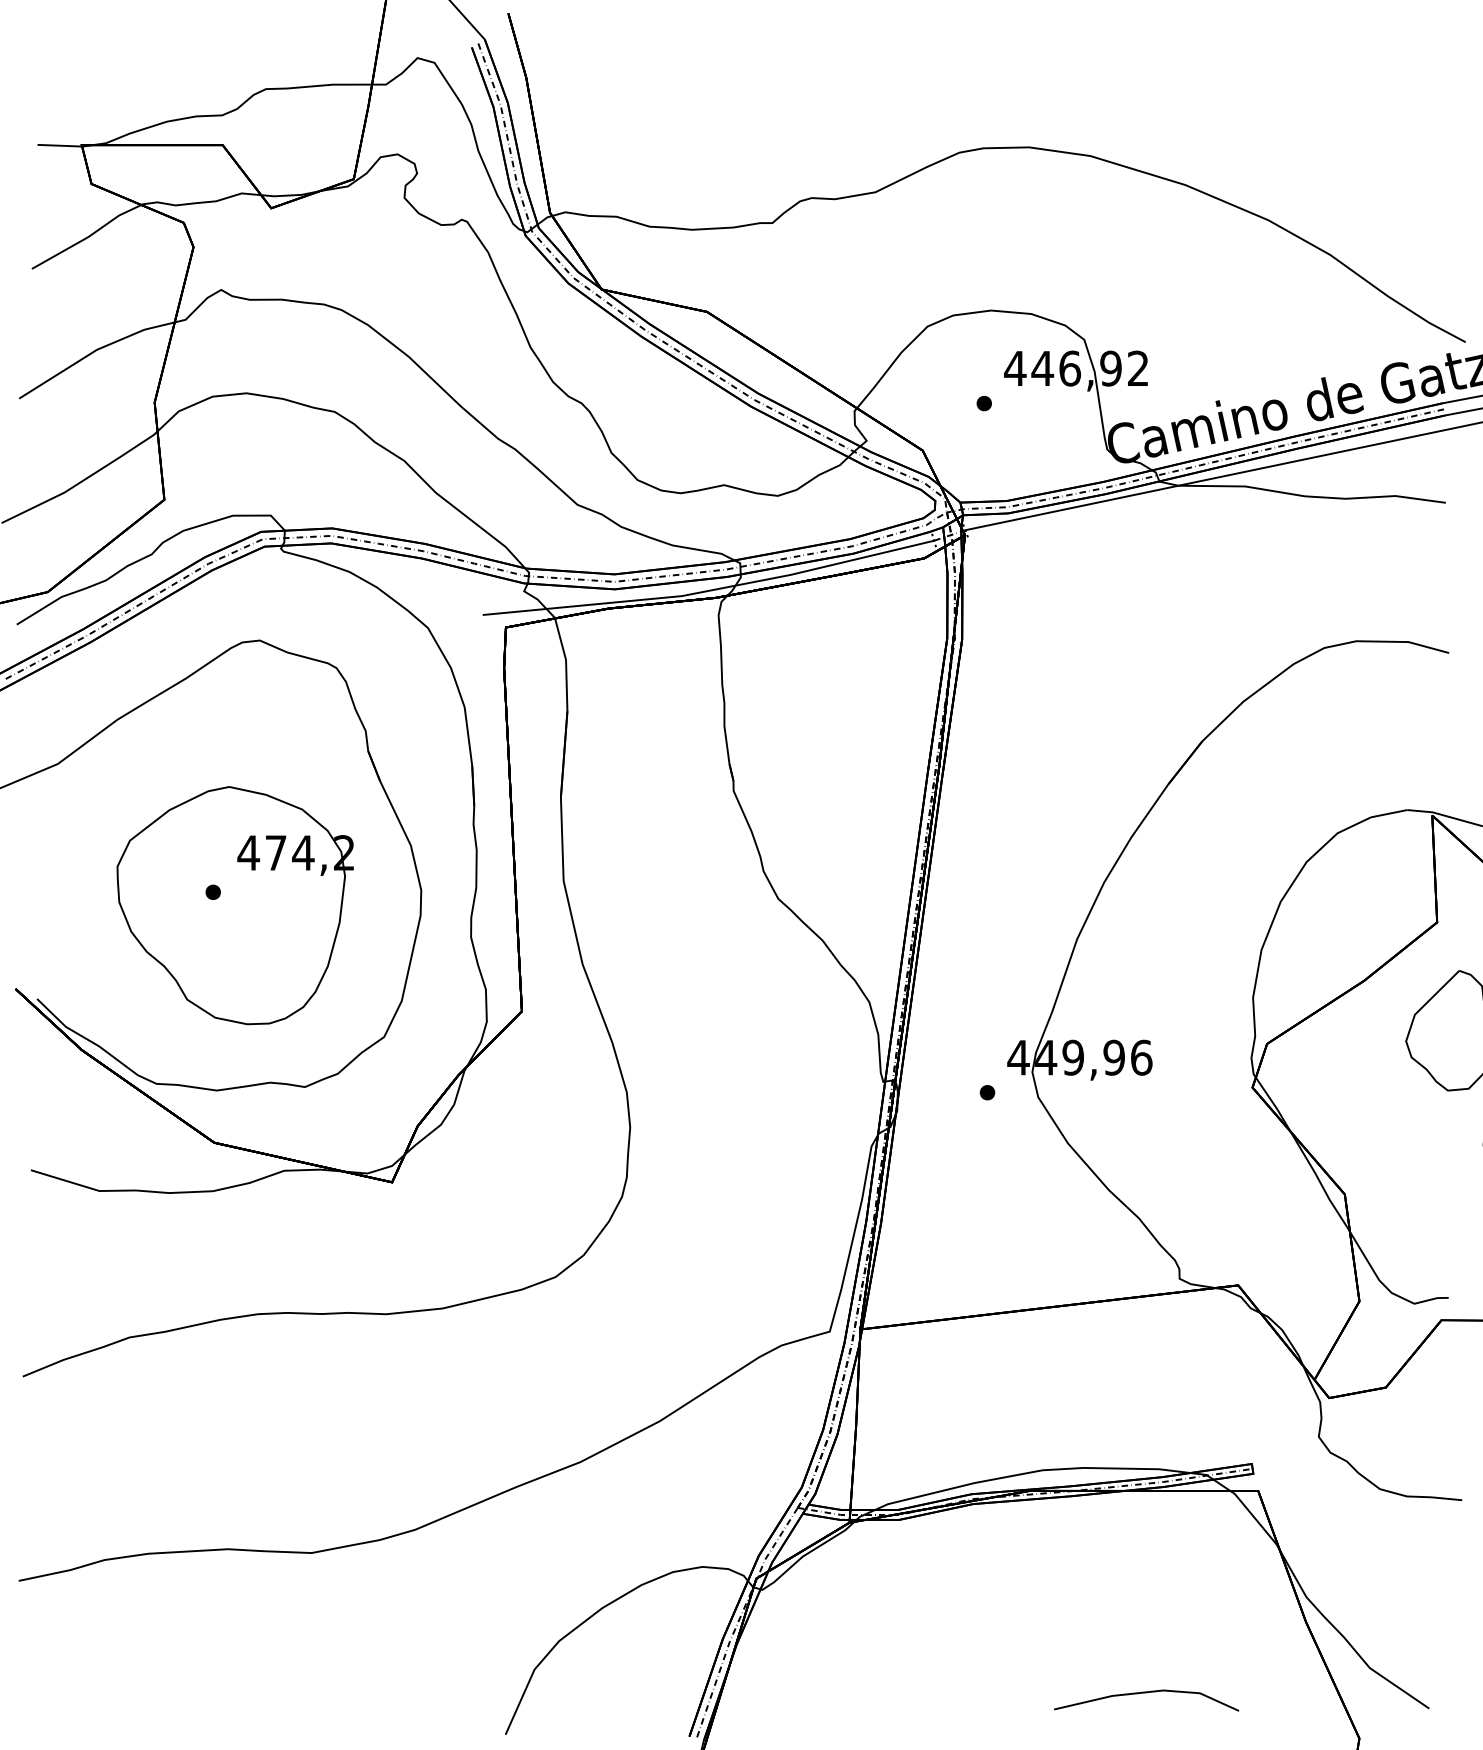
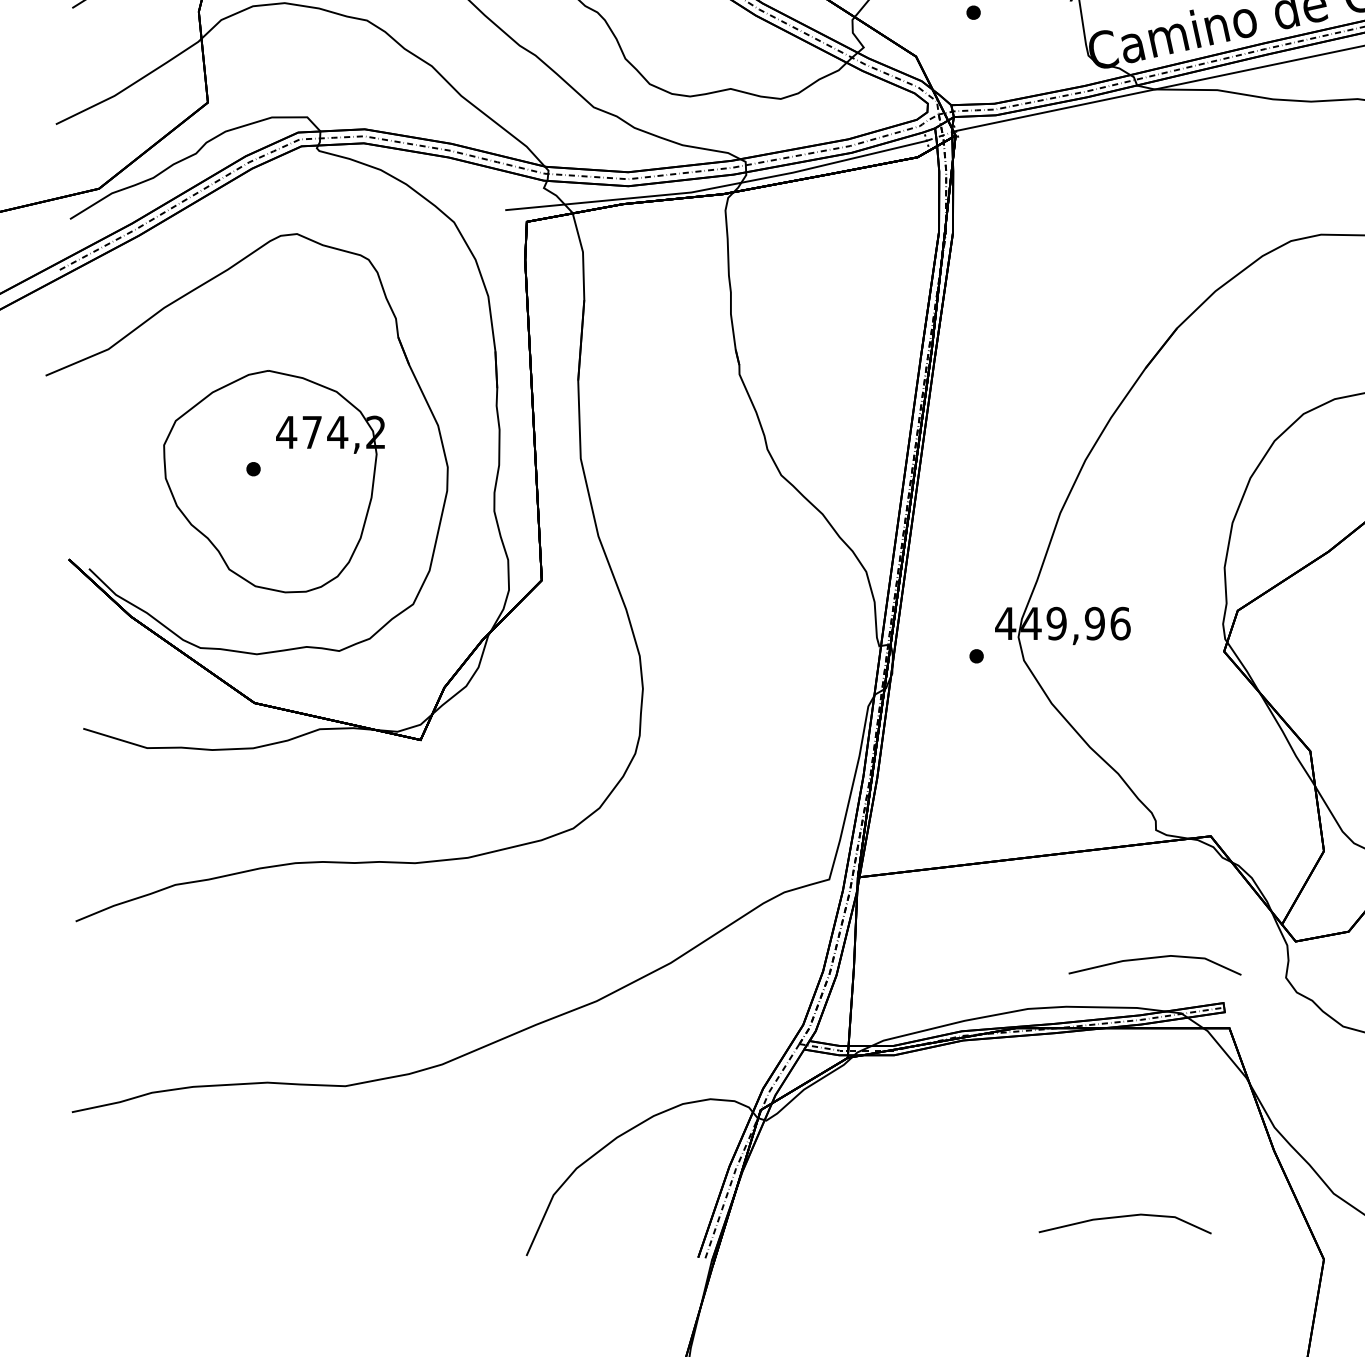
line: (1178, 1416) -> (1154, 958), added

